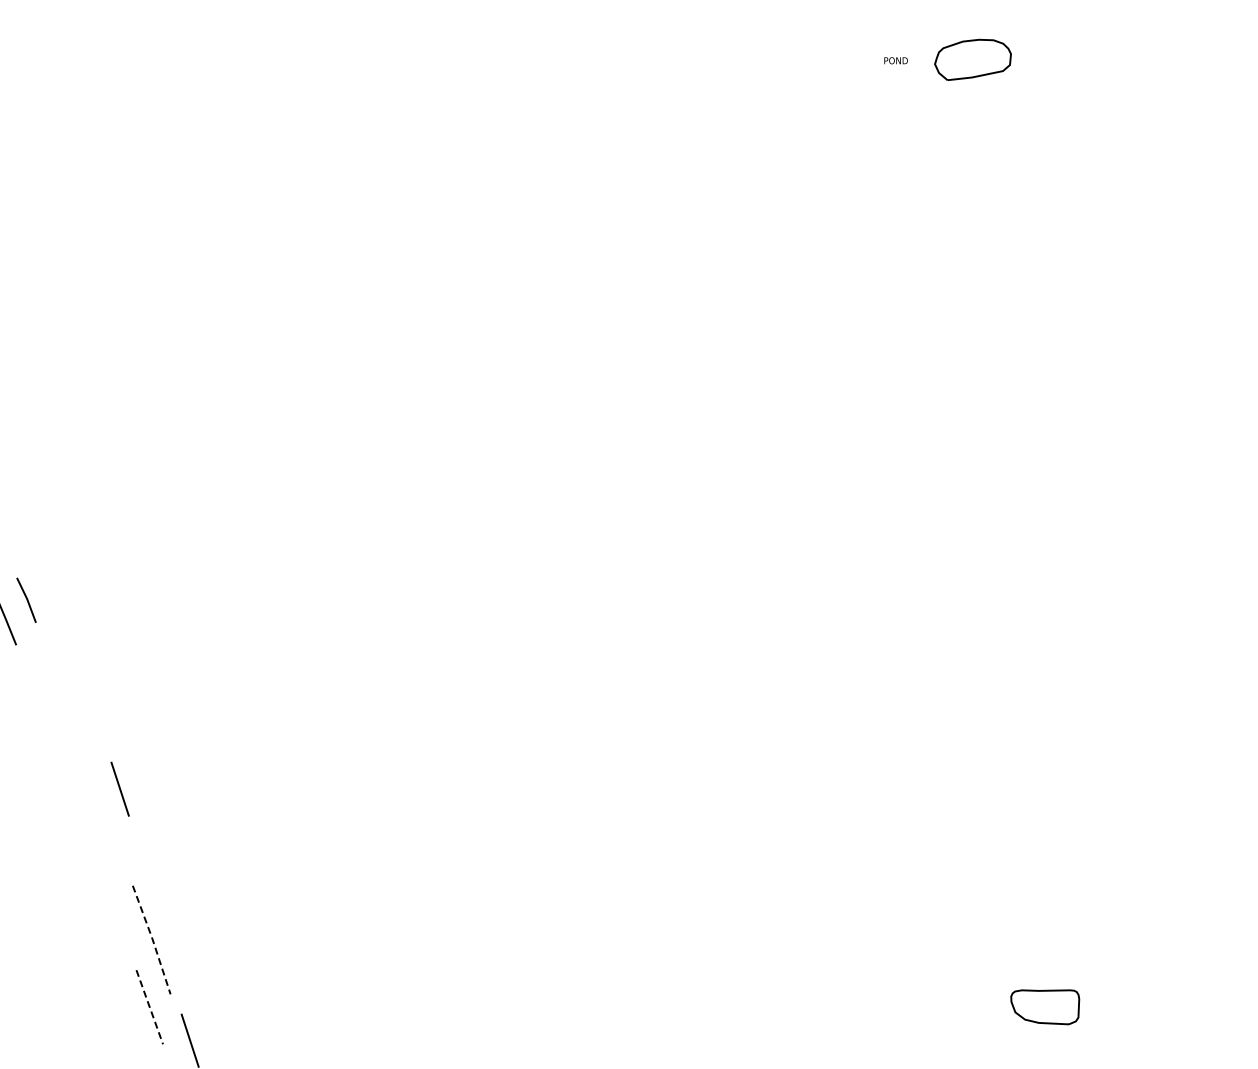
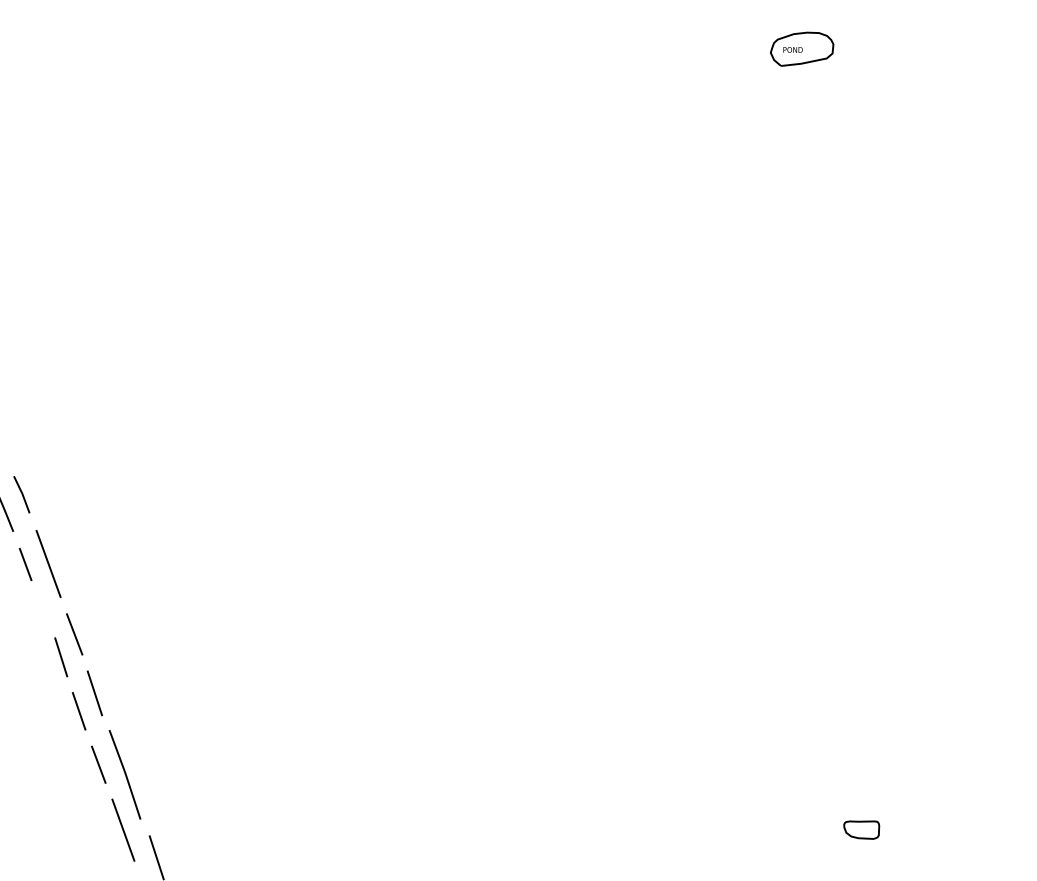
text: (895, 60) -> (792, 49), moved
line: (31, 684) -> (25, 564), added
line: (58, 684) -> (48, 564), added
line: (90, 769) -> (74, 634), added
line: (119, 788) -> (94, 692), moved
line: (74, 797) -> (61, 657), added
line: (95, 862) -> (78, 710), added
line: (119, 927) -> (98, 764), added
line: (152, 939) -> (125, 774), dashed -> solid
part: (1045, 1006) -> (861, 829), size x0.62
line: (149, 1007) -> (123, 830), dashed -> solid

